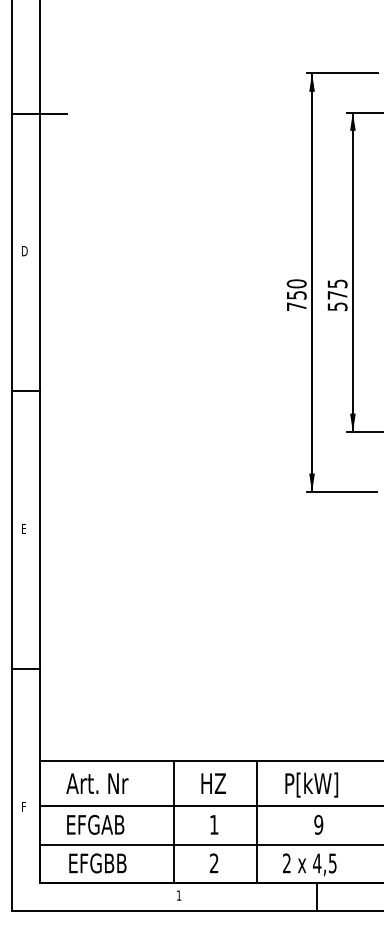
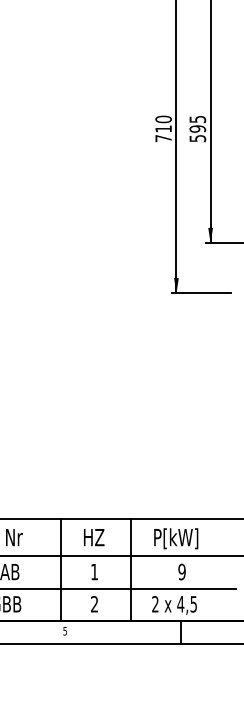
text: (337, 294) -> (197, 128), 575 -> 595
text: (296, 295) -> (163, 129), 750 -> 710
text: (178, 895) -> (64, 631), 1 -> 5

